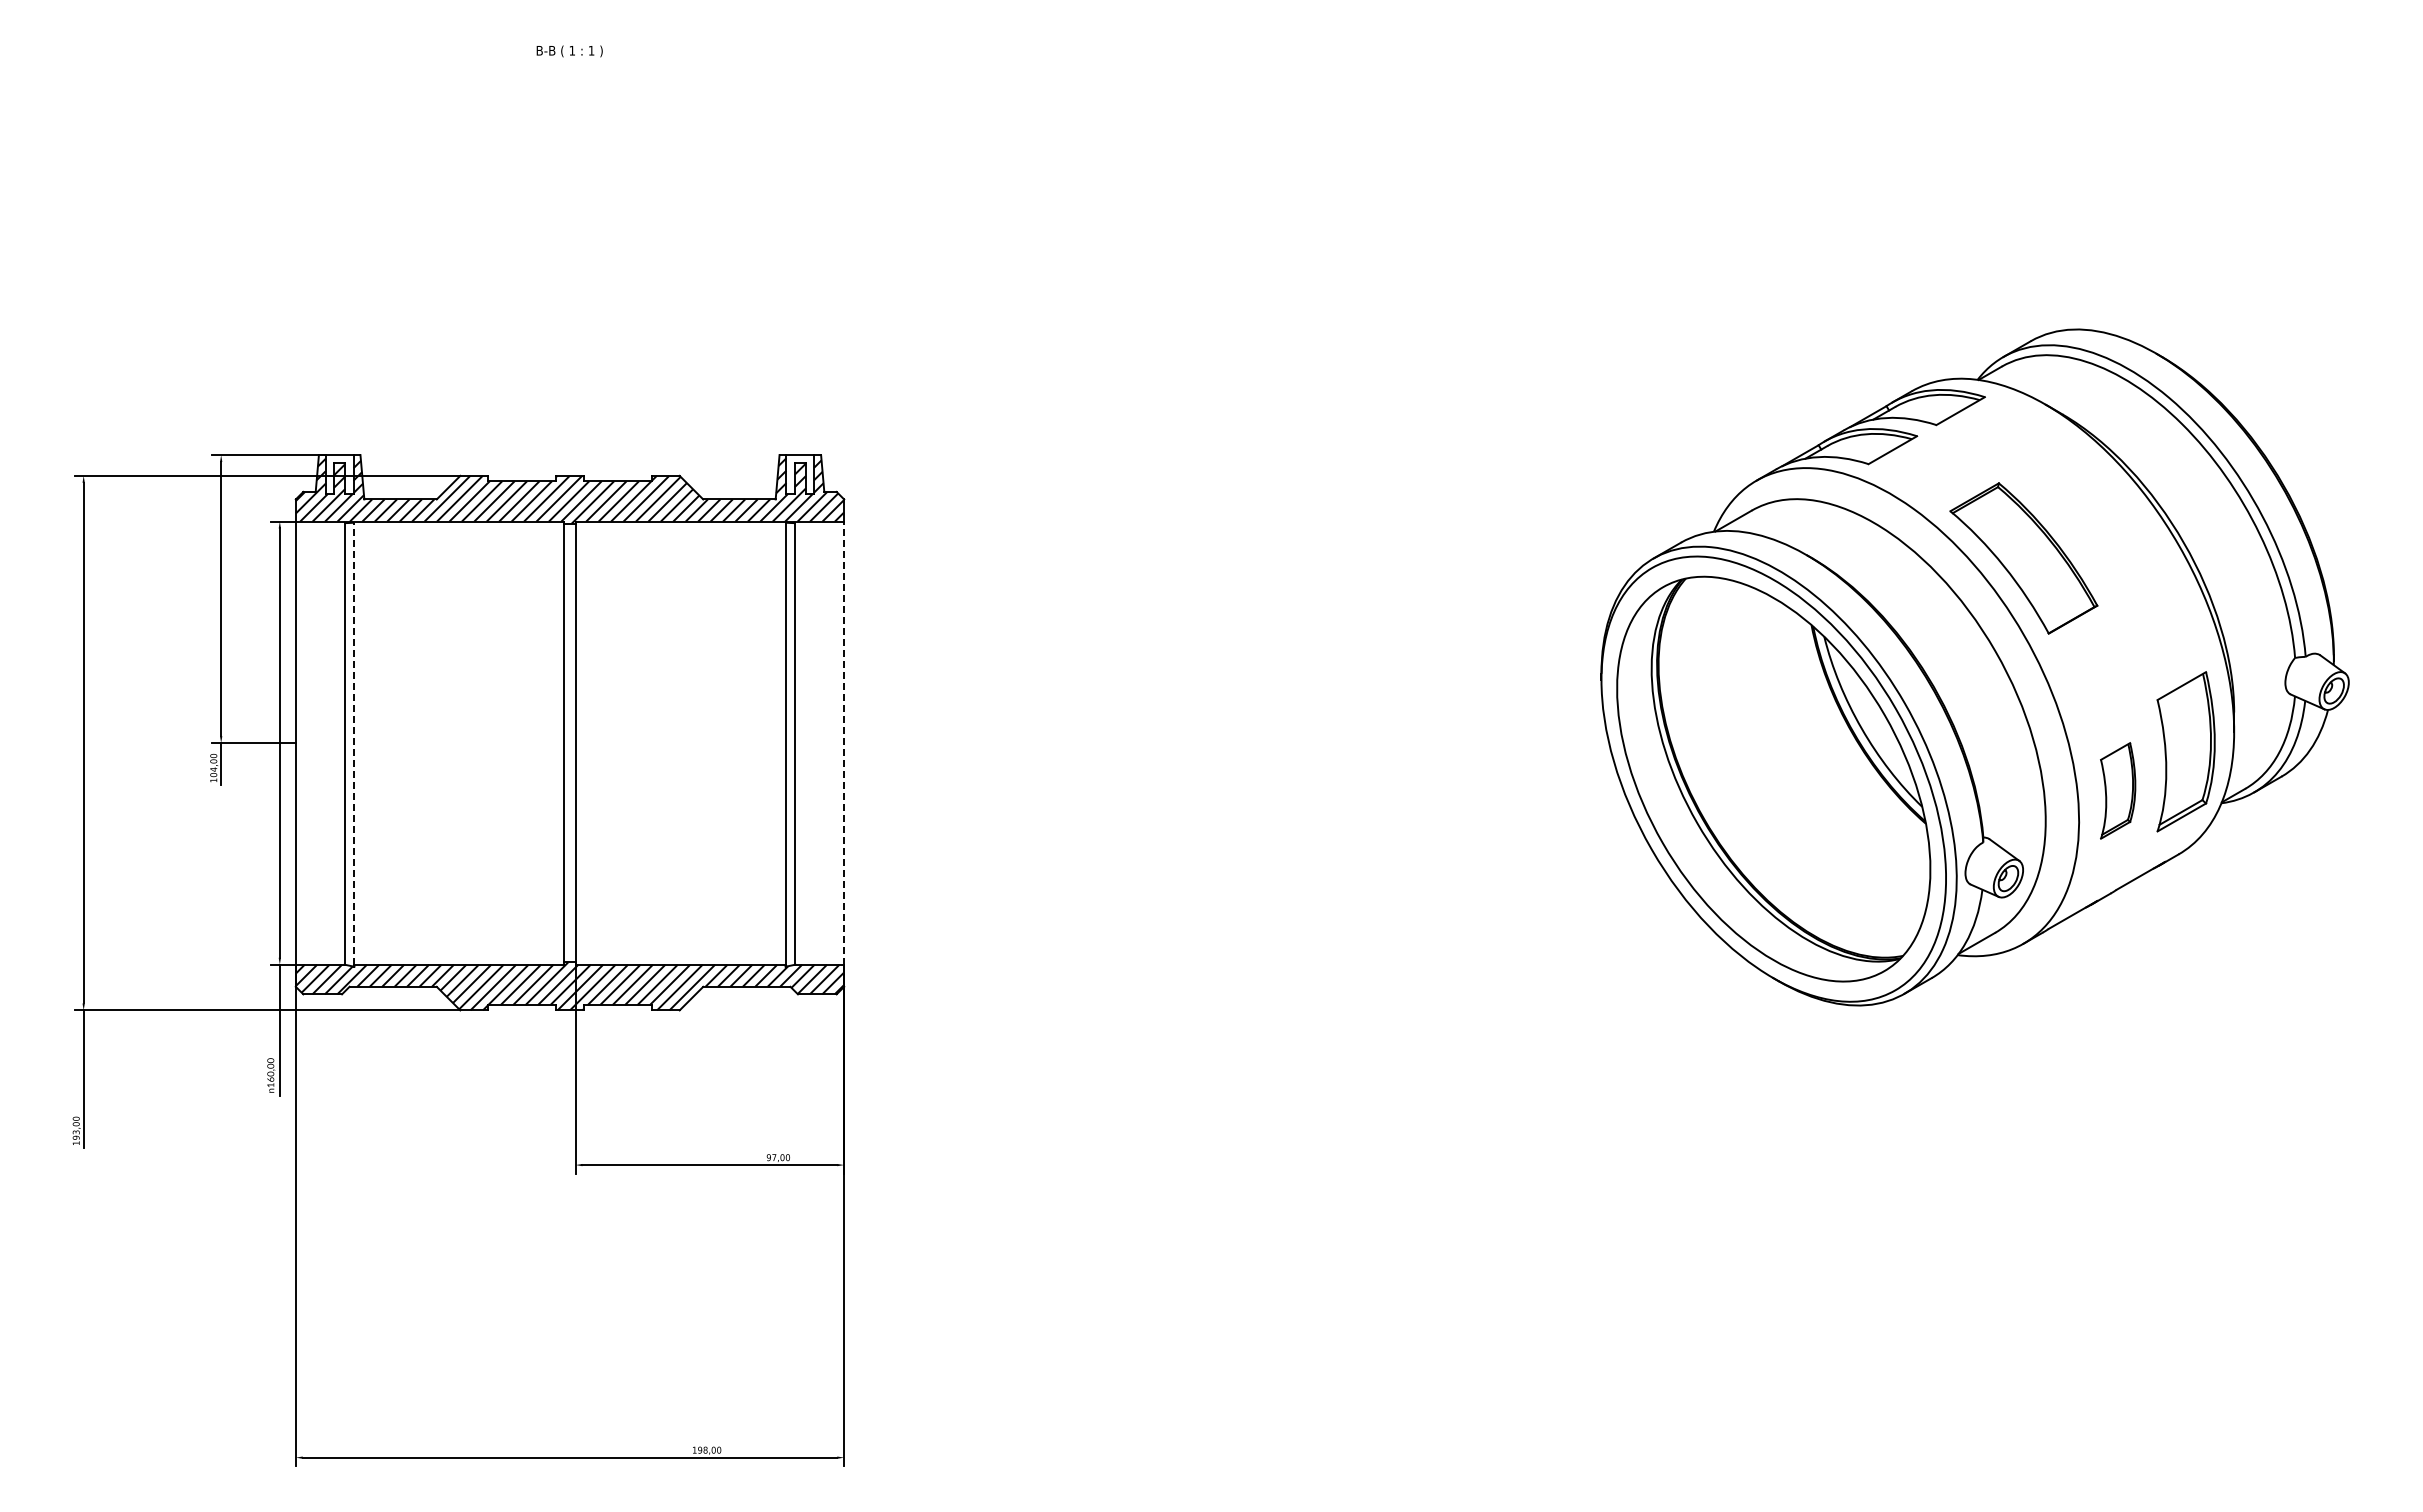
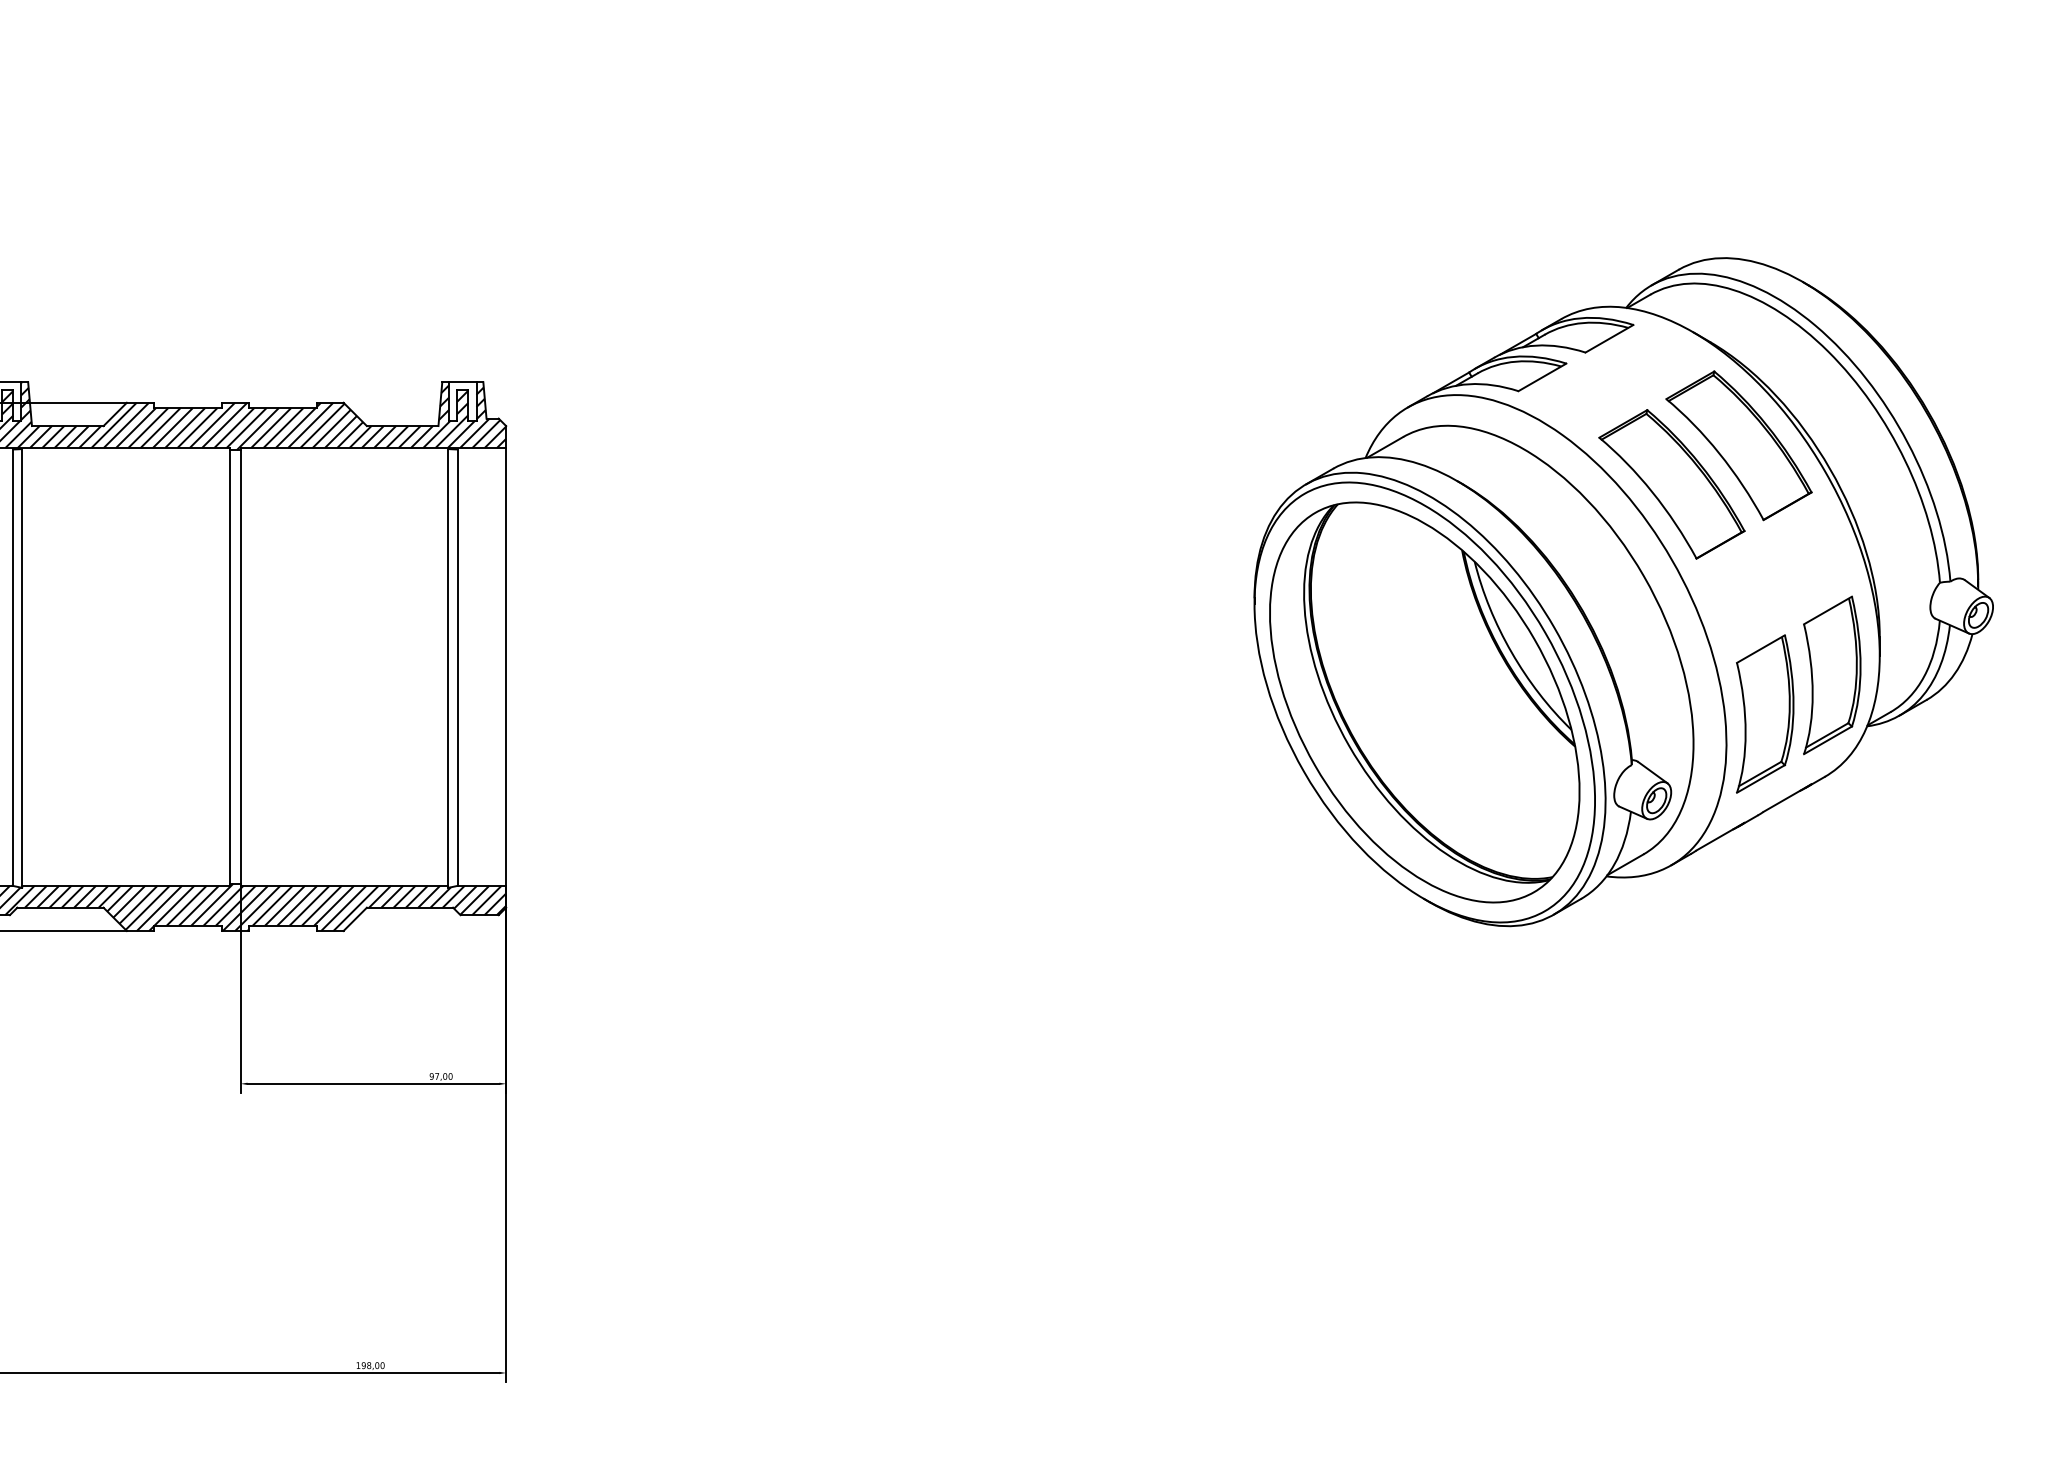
part: (2091, 519) -> (1738, 445), added
line: (354, 743) -> (22, 667), dashed -> solid
line: (844, 743) -> (506, 667), dashed -> solid
part: (2117, 790) -> (1764, 713), size x1.67

